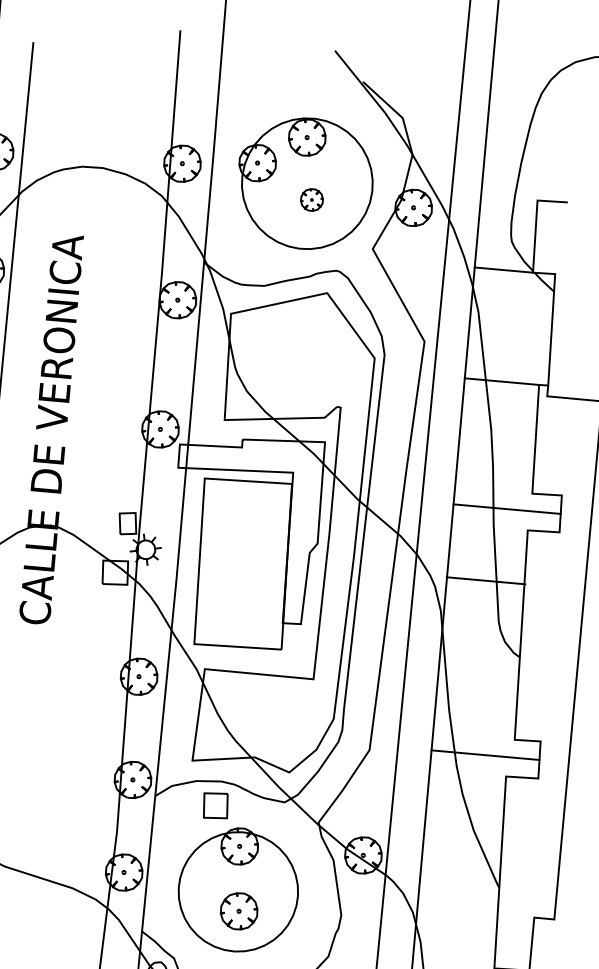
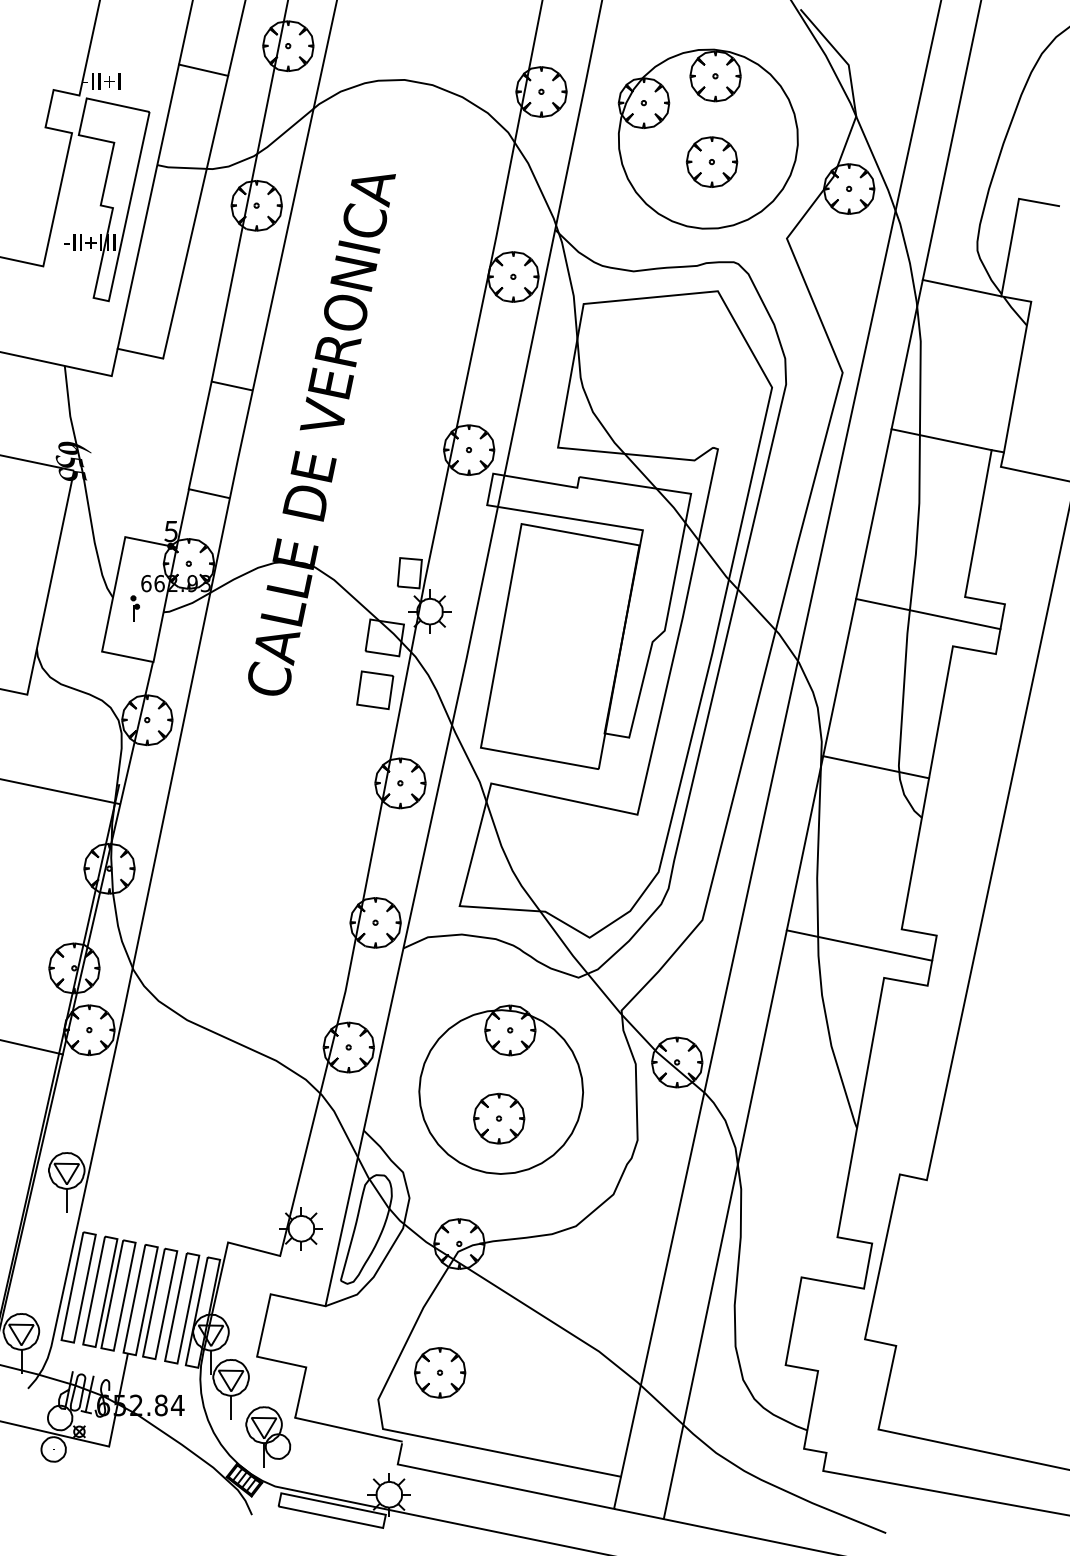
part: (311, 199) -> (711, 161), size x1.67
line: (486, 580) -> (876, 767), moved
part: (215, 805) -> (375, 689), moved

